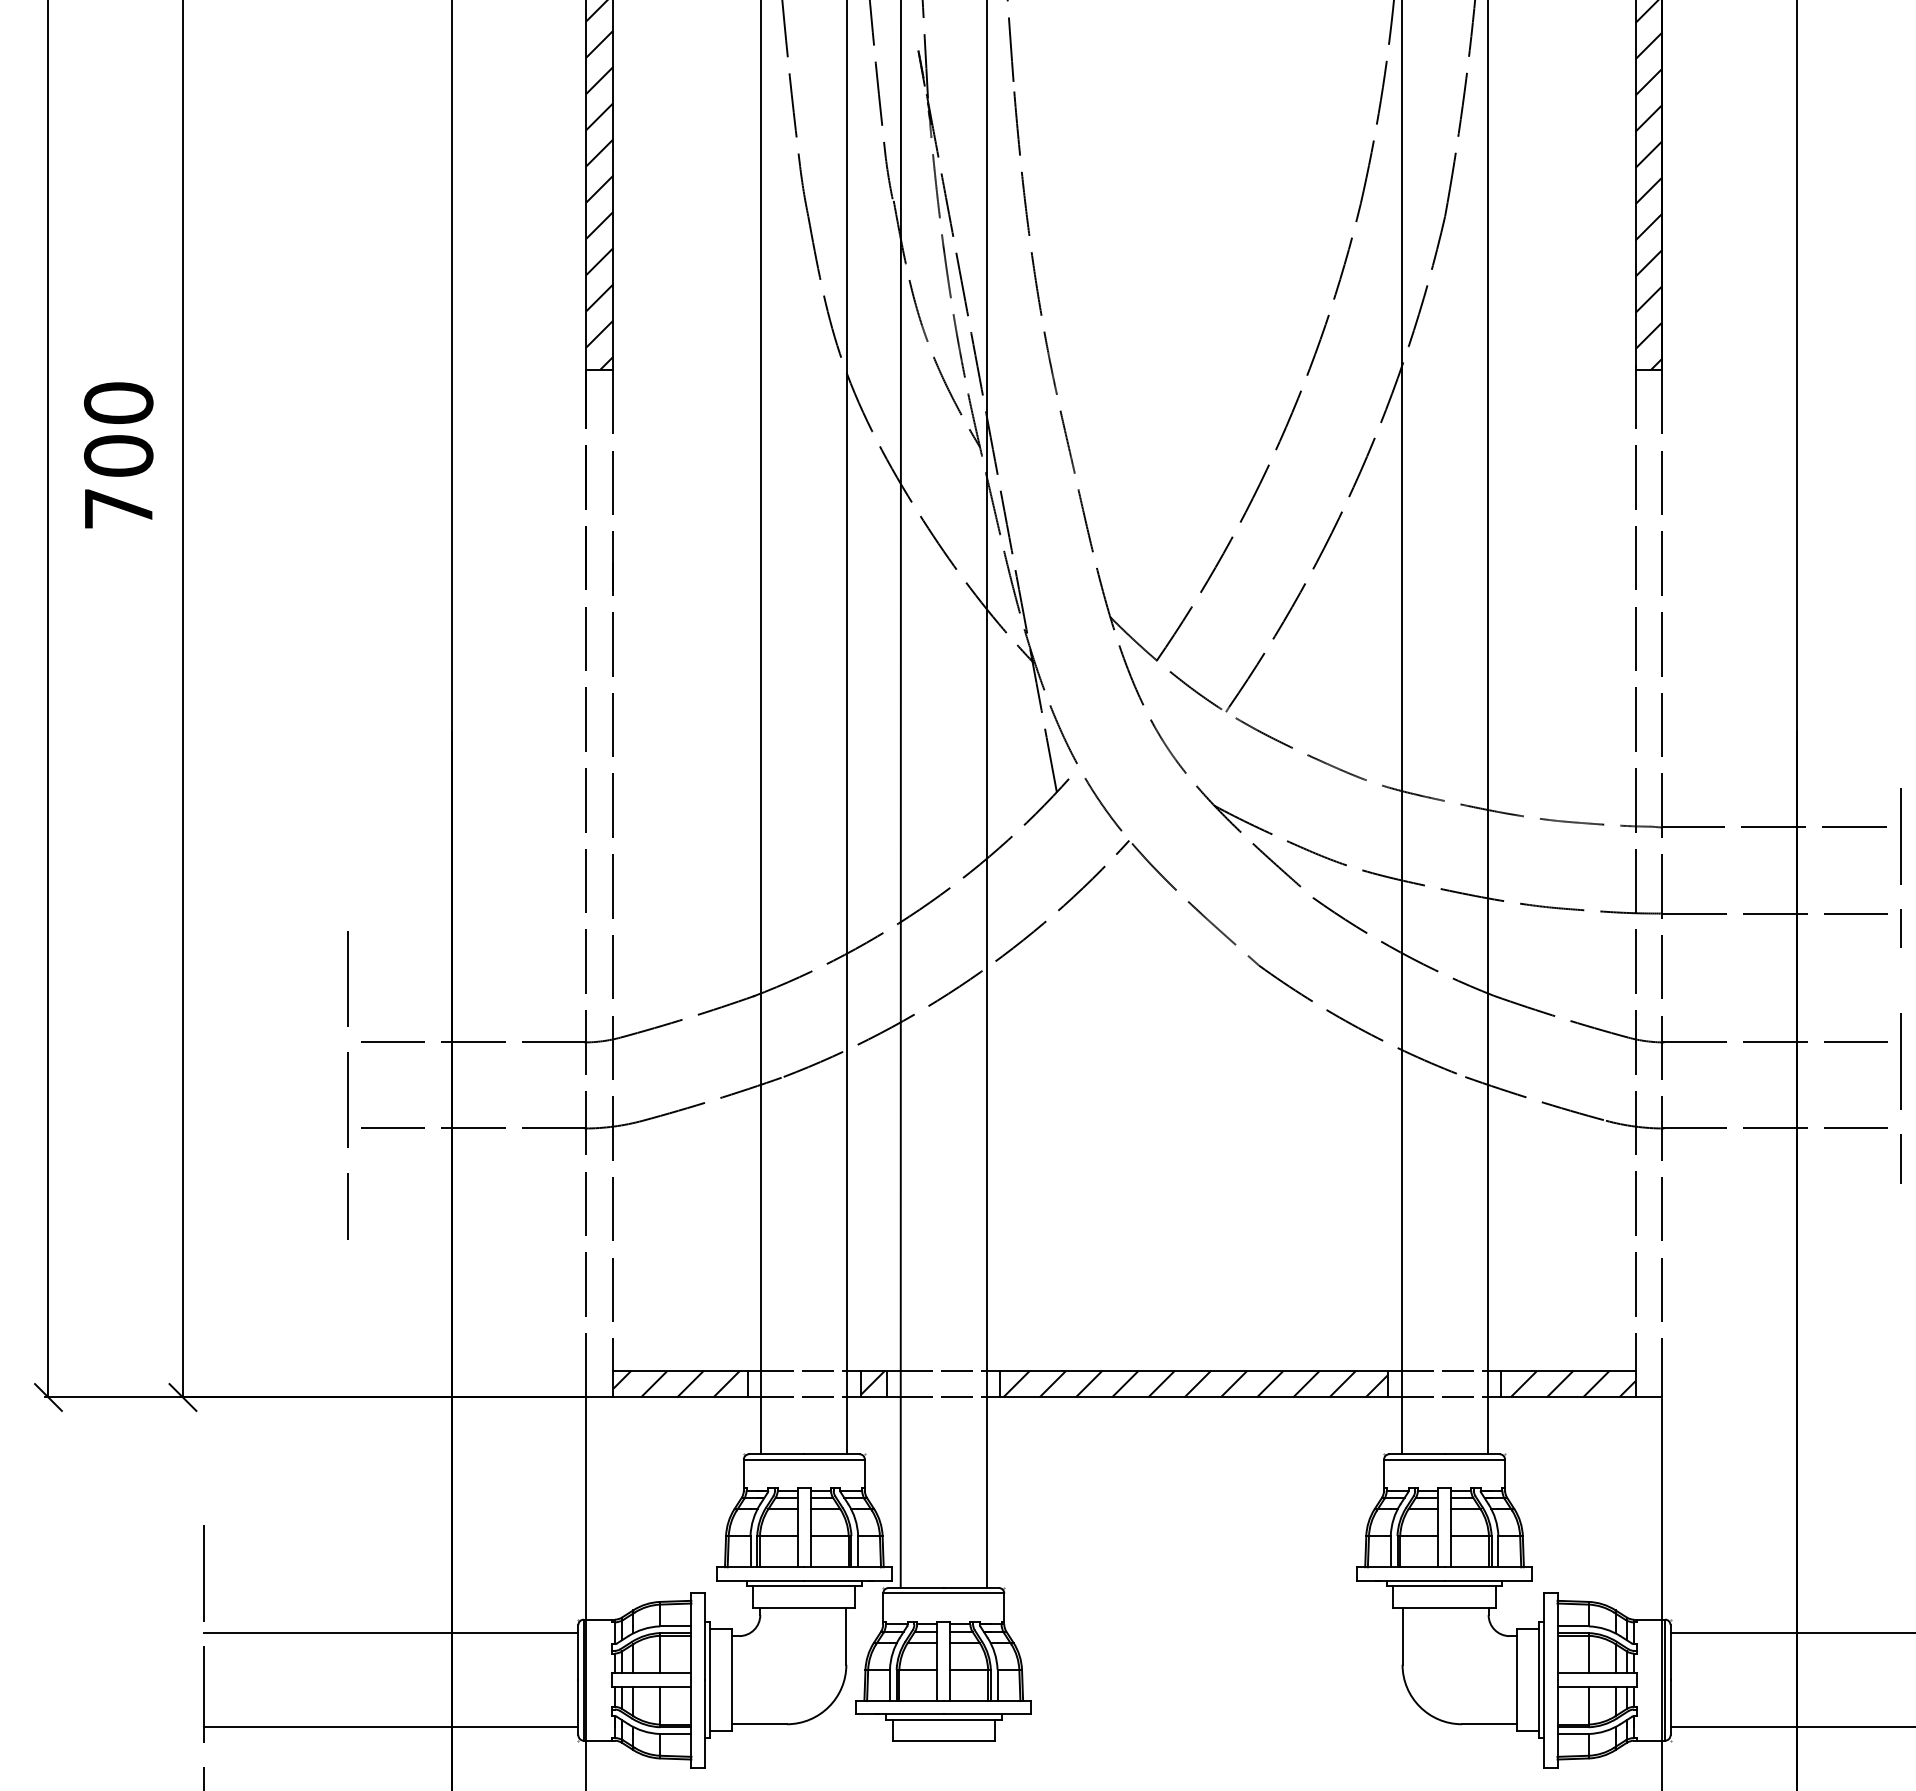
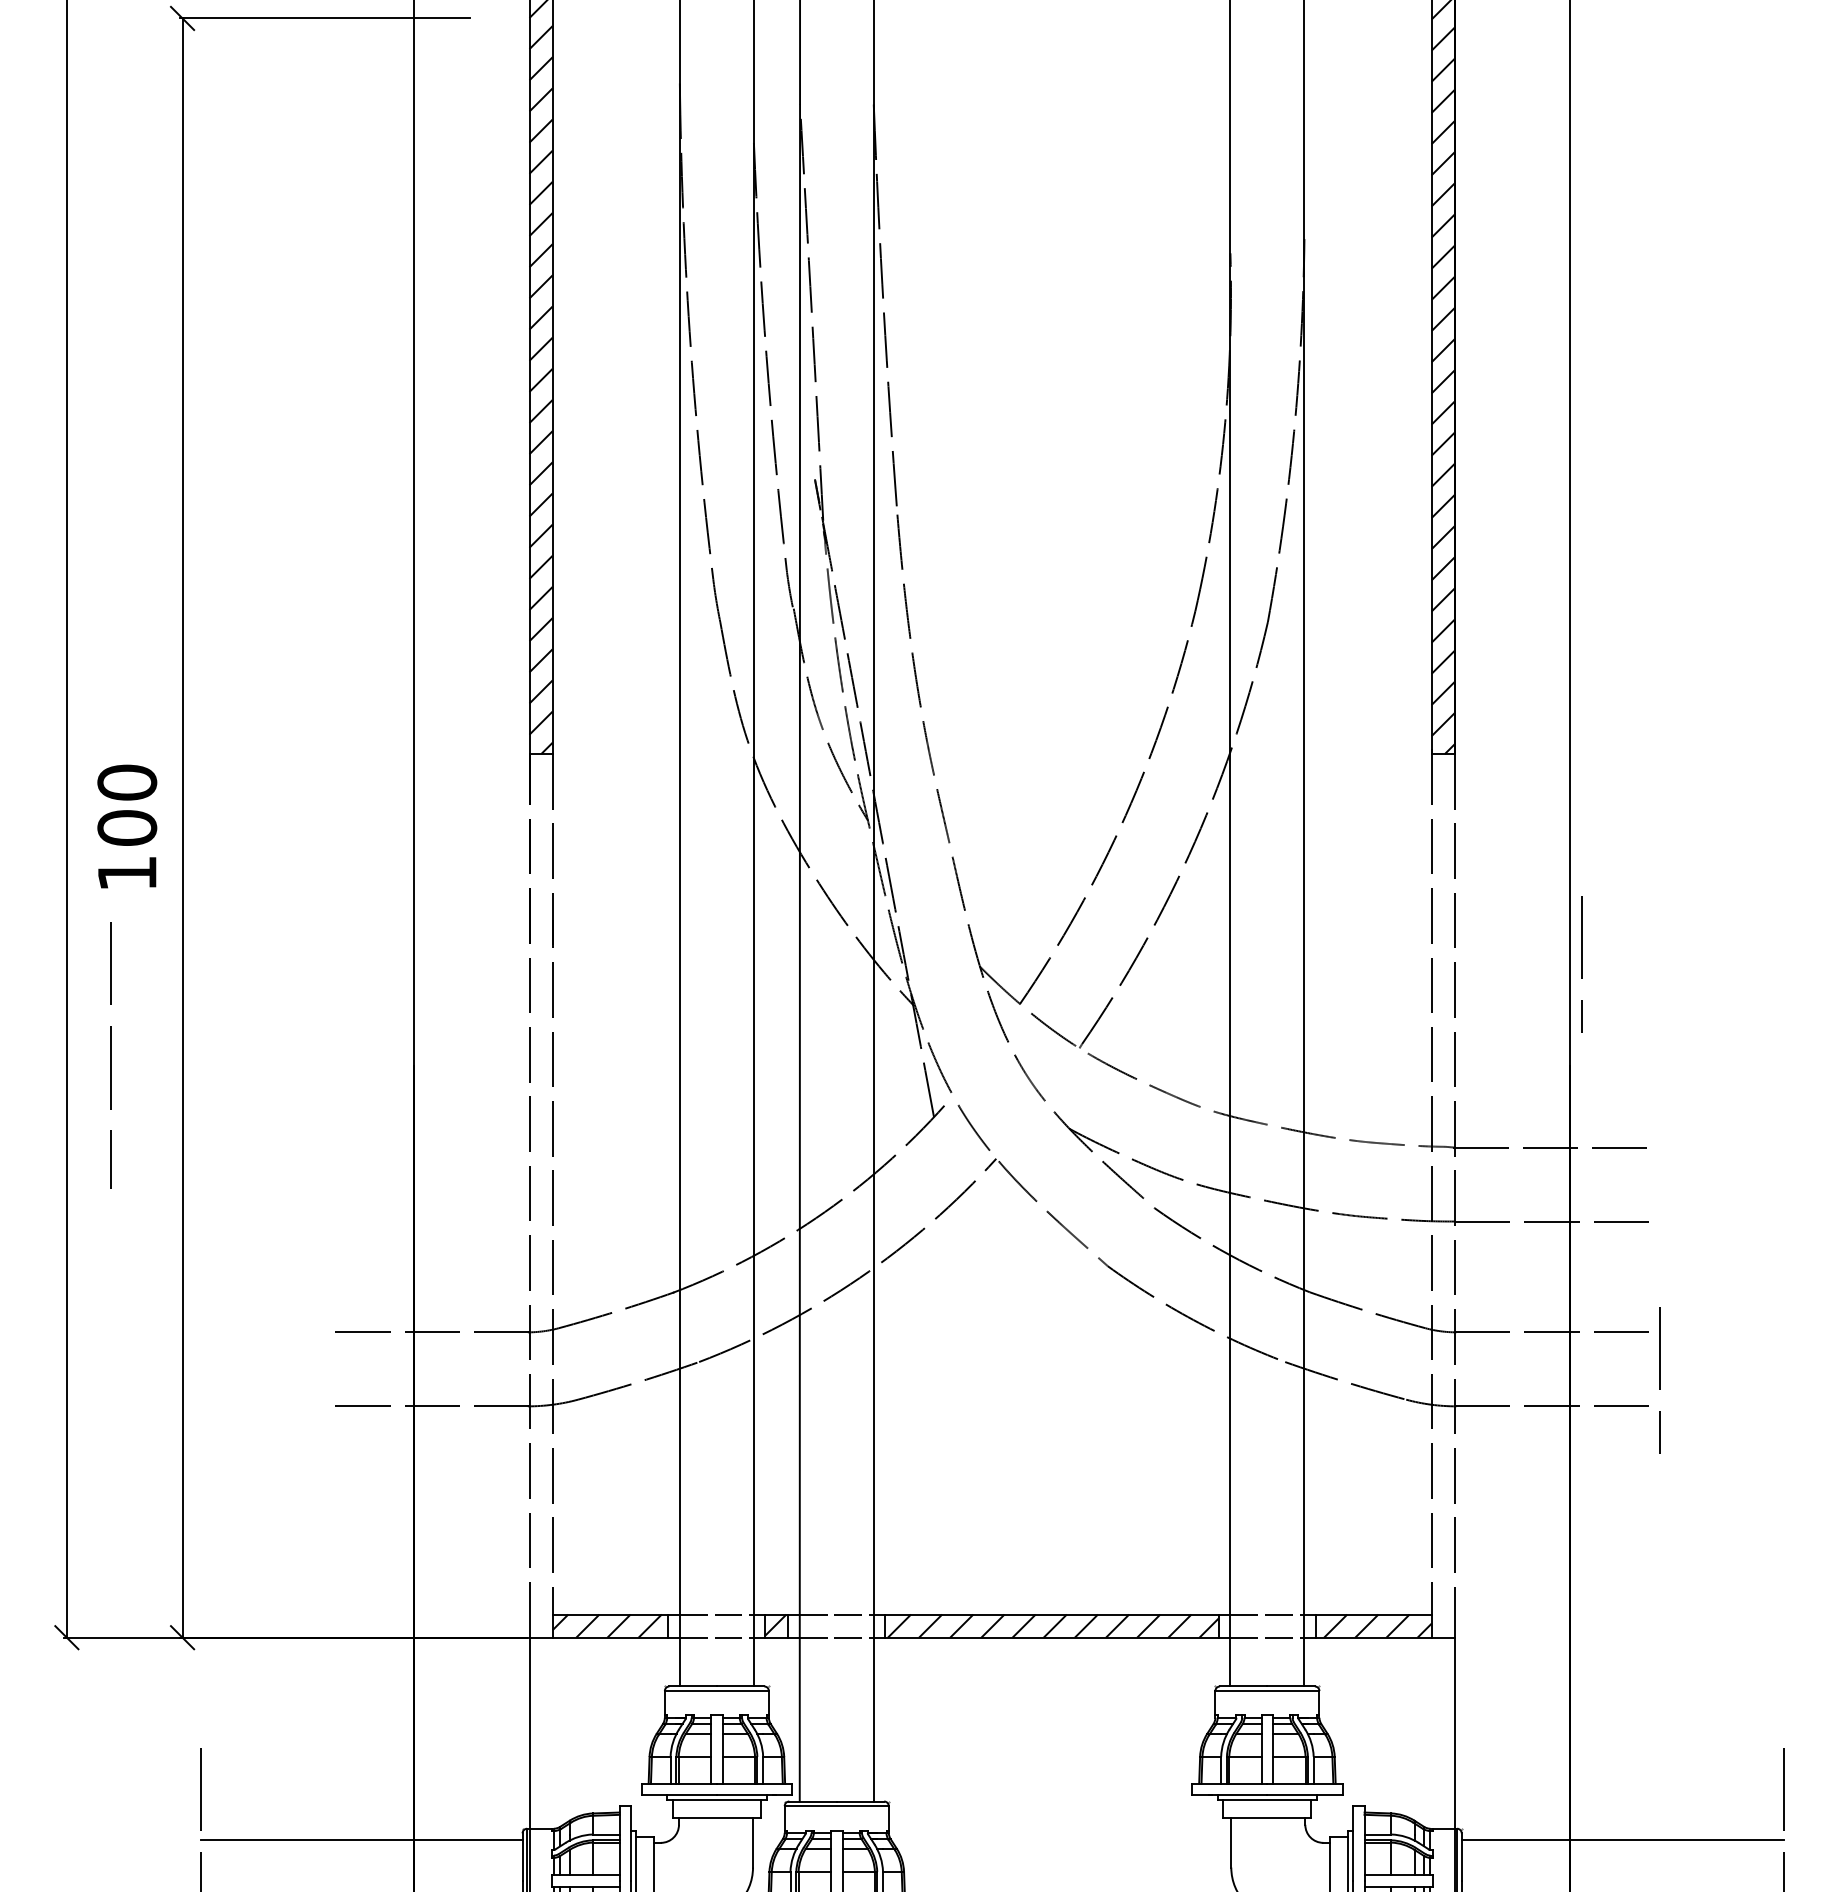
text: (118, 508) -> (127, 873), 700 -> 100
line: (1900, 868) -> (1581, 964), moved
line: (346, 1085) -> (110, 1055), moved

